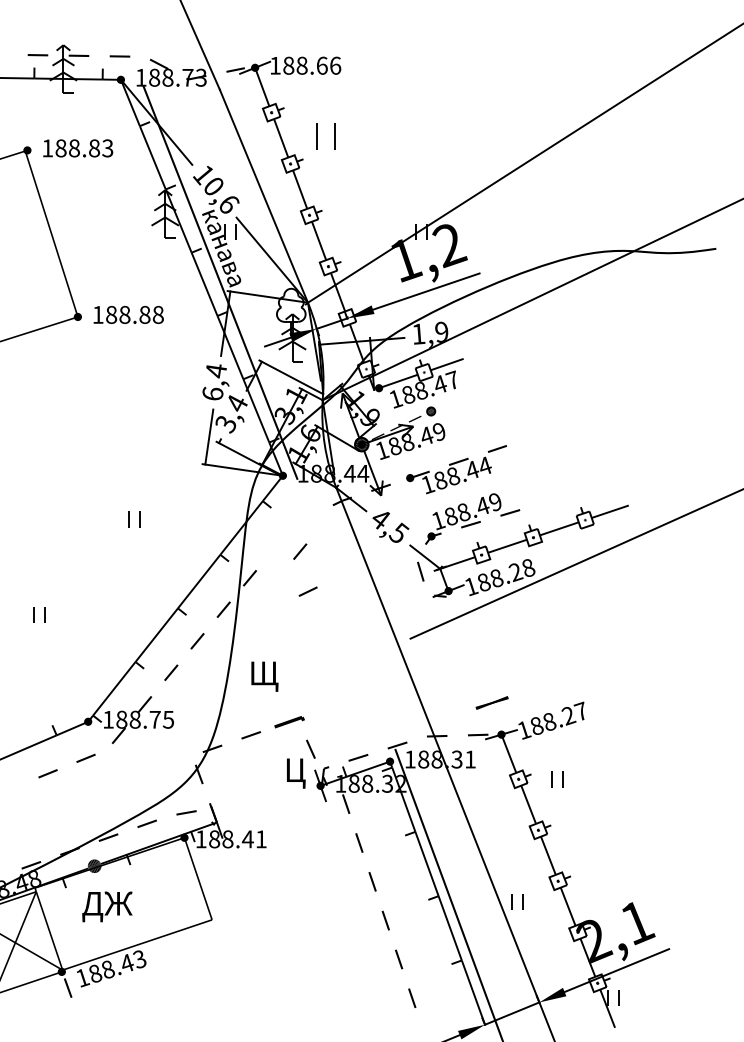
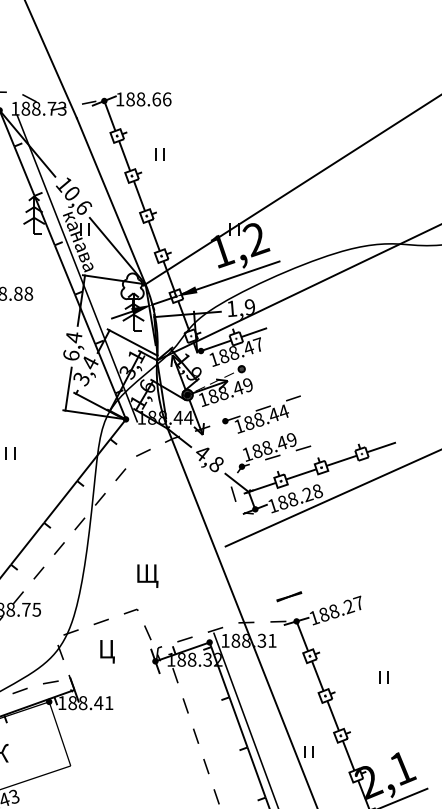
part: (326, 136) -> (160, 154), size x0.62
text: (398, 532) -> (216, 463), 4,5 -> 4,8
line: (300, 551) -> (121, 474), moved
line: (307, 591) -> (142, 452), moved
text: (264, 676) -> (147, 576), moved
part: (289, 721) -> (131, 611), size x0.62
text: (296, 773) -> (107, 651), moved
part: (557, 779) -> (384, 677), moved

